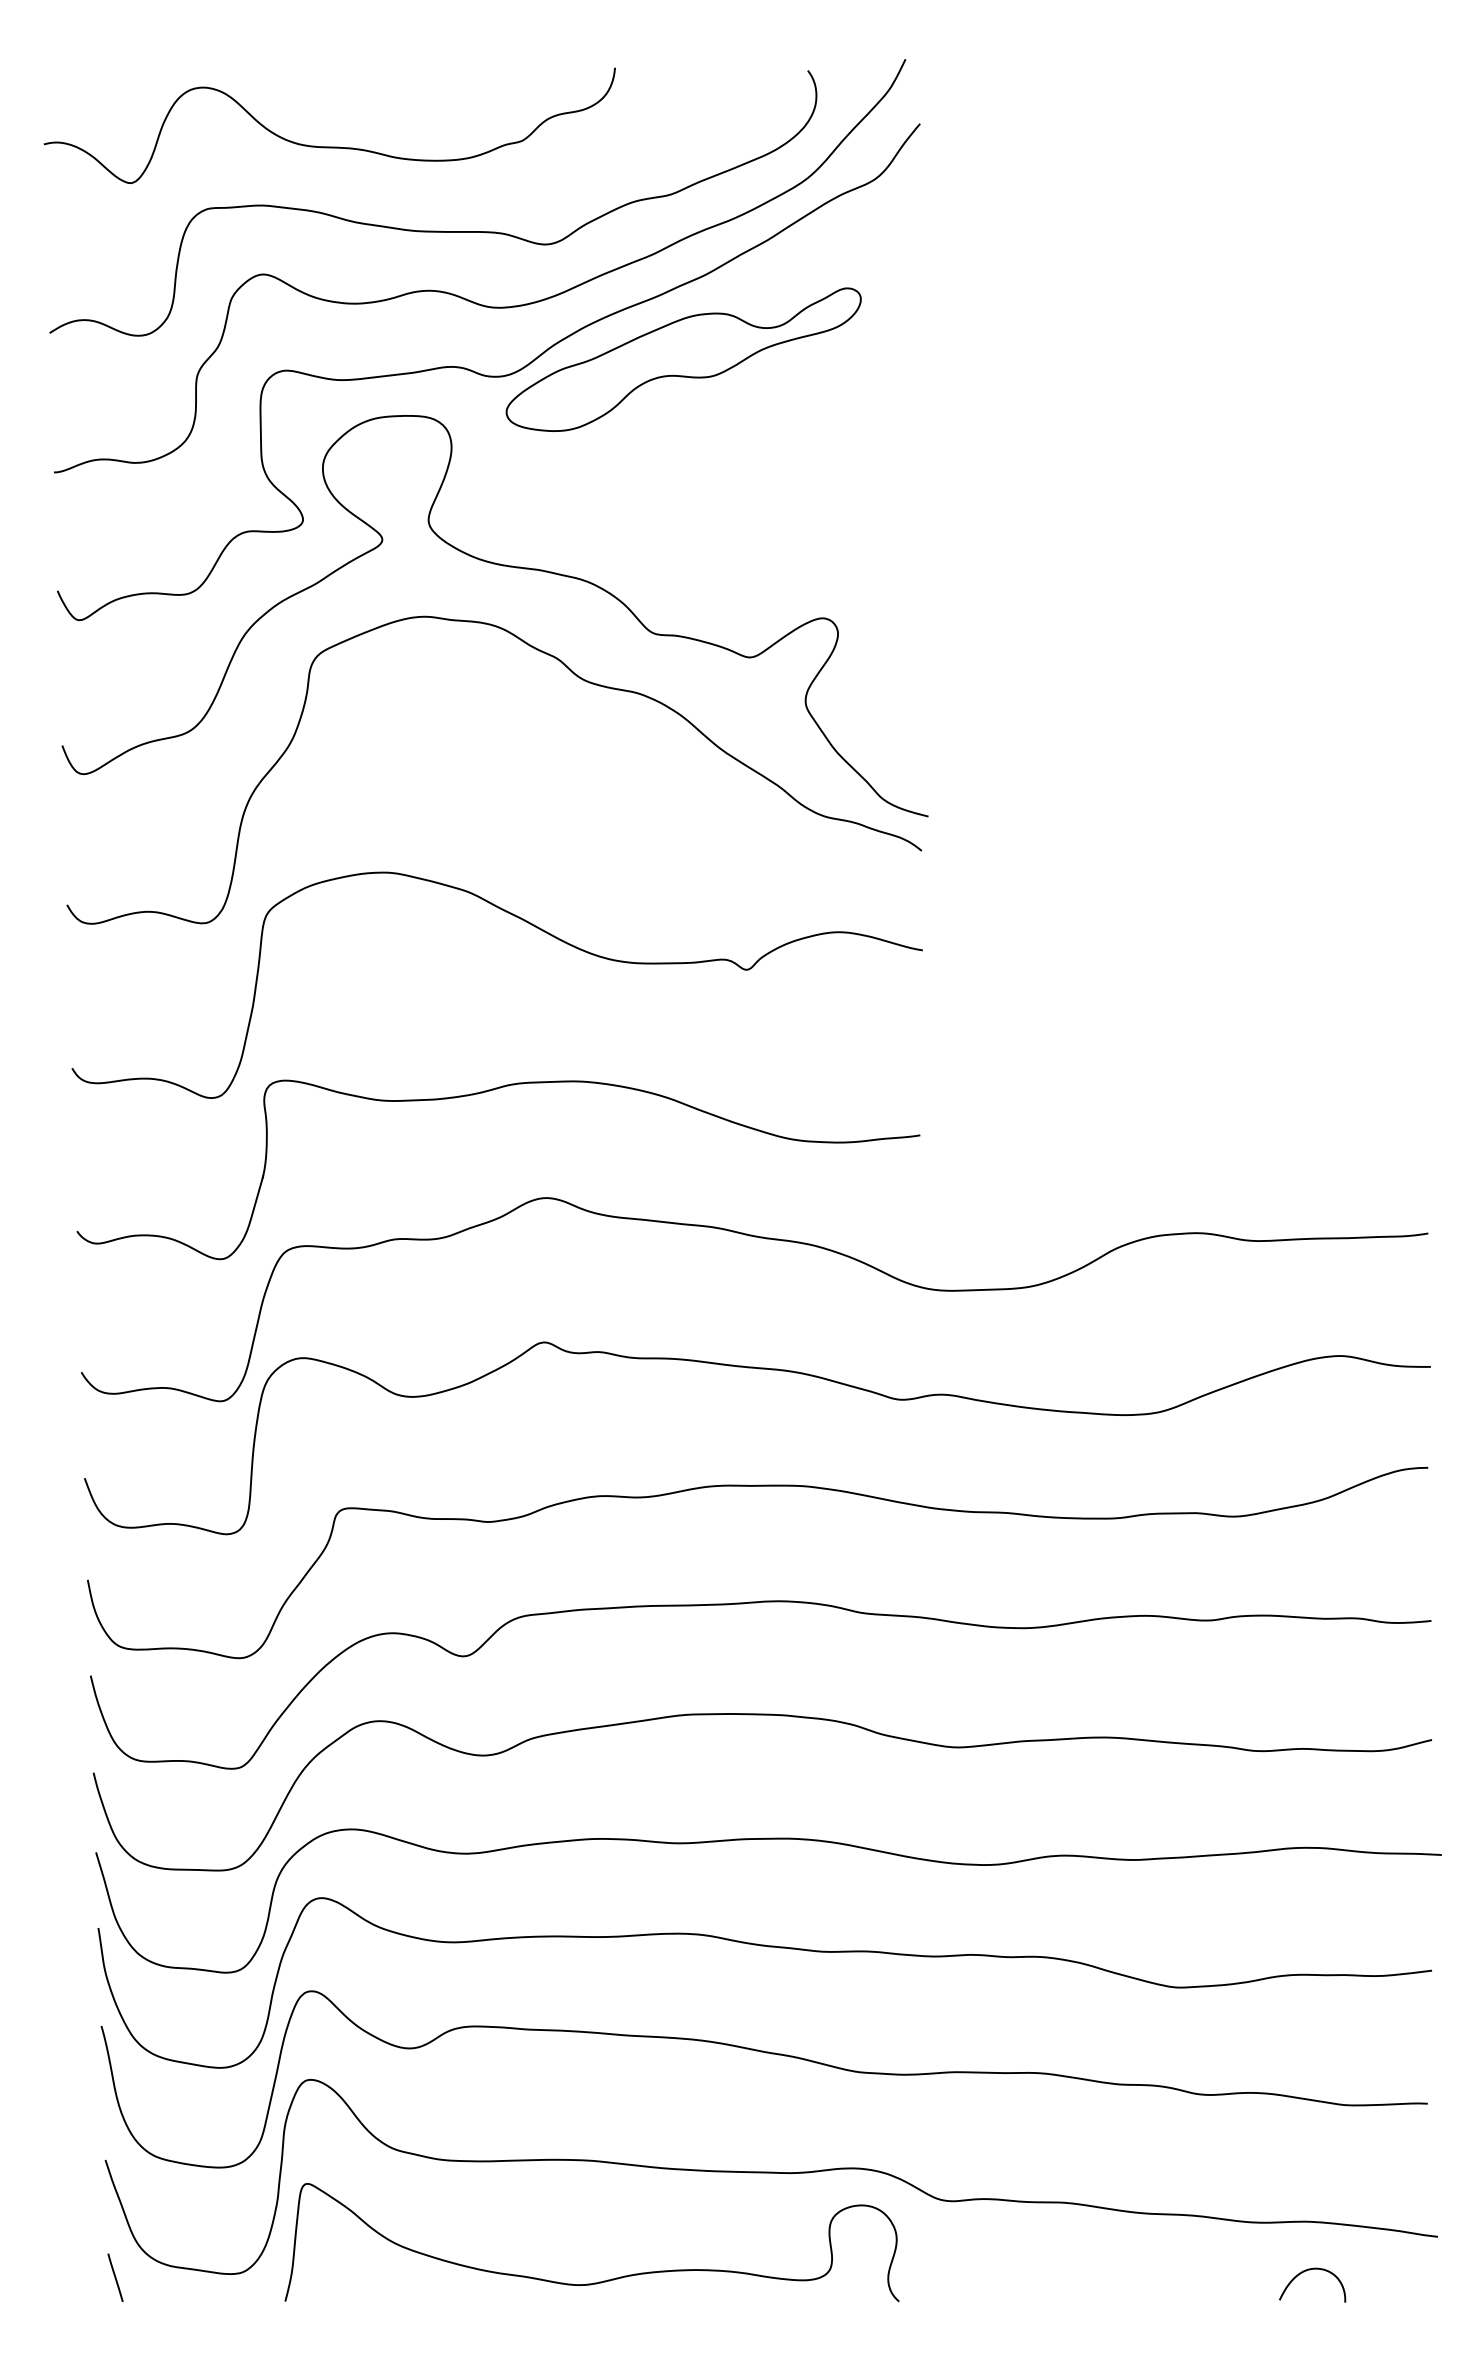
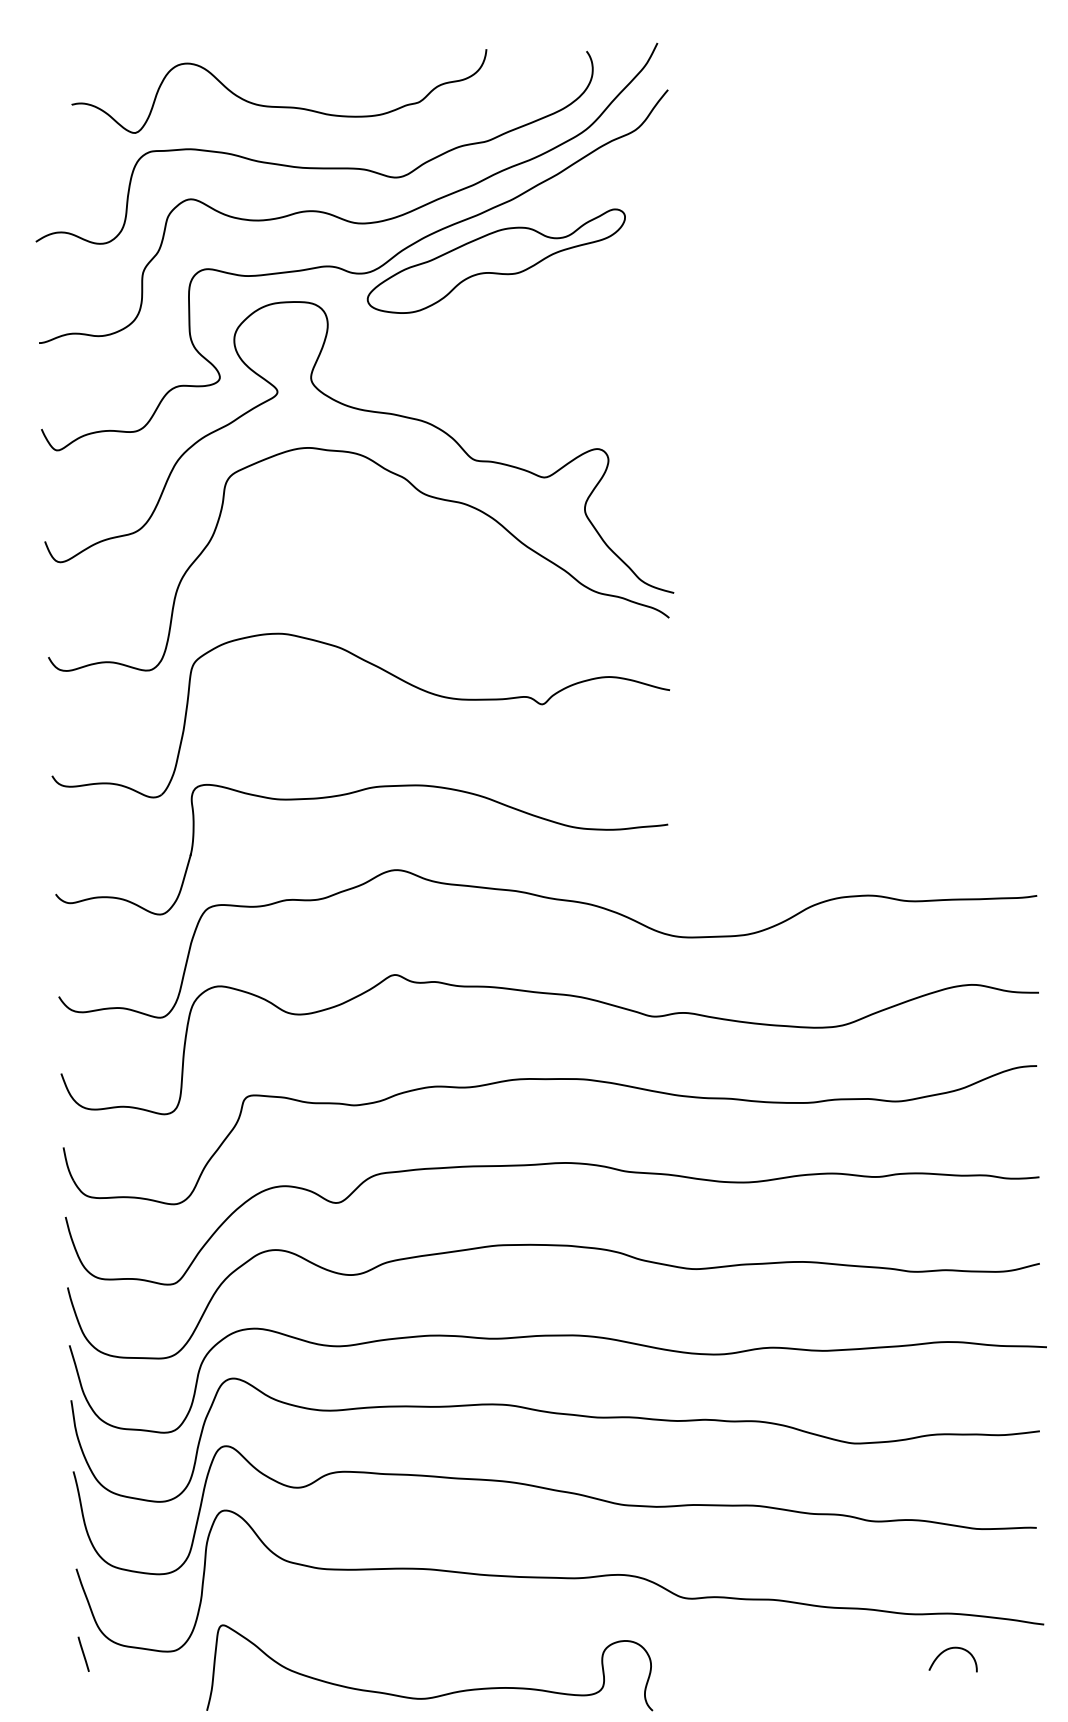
curve: (329, 146) -> (279, 106), moved
curve: (599, 2281) -> (435, 1696), moved

